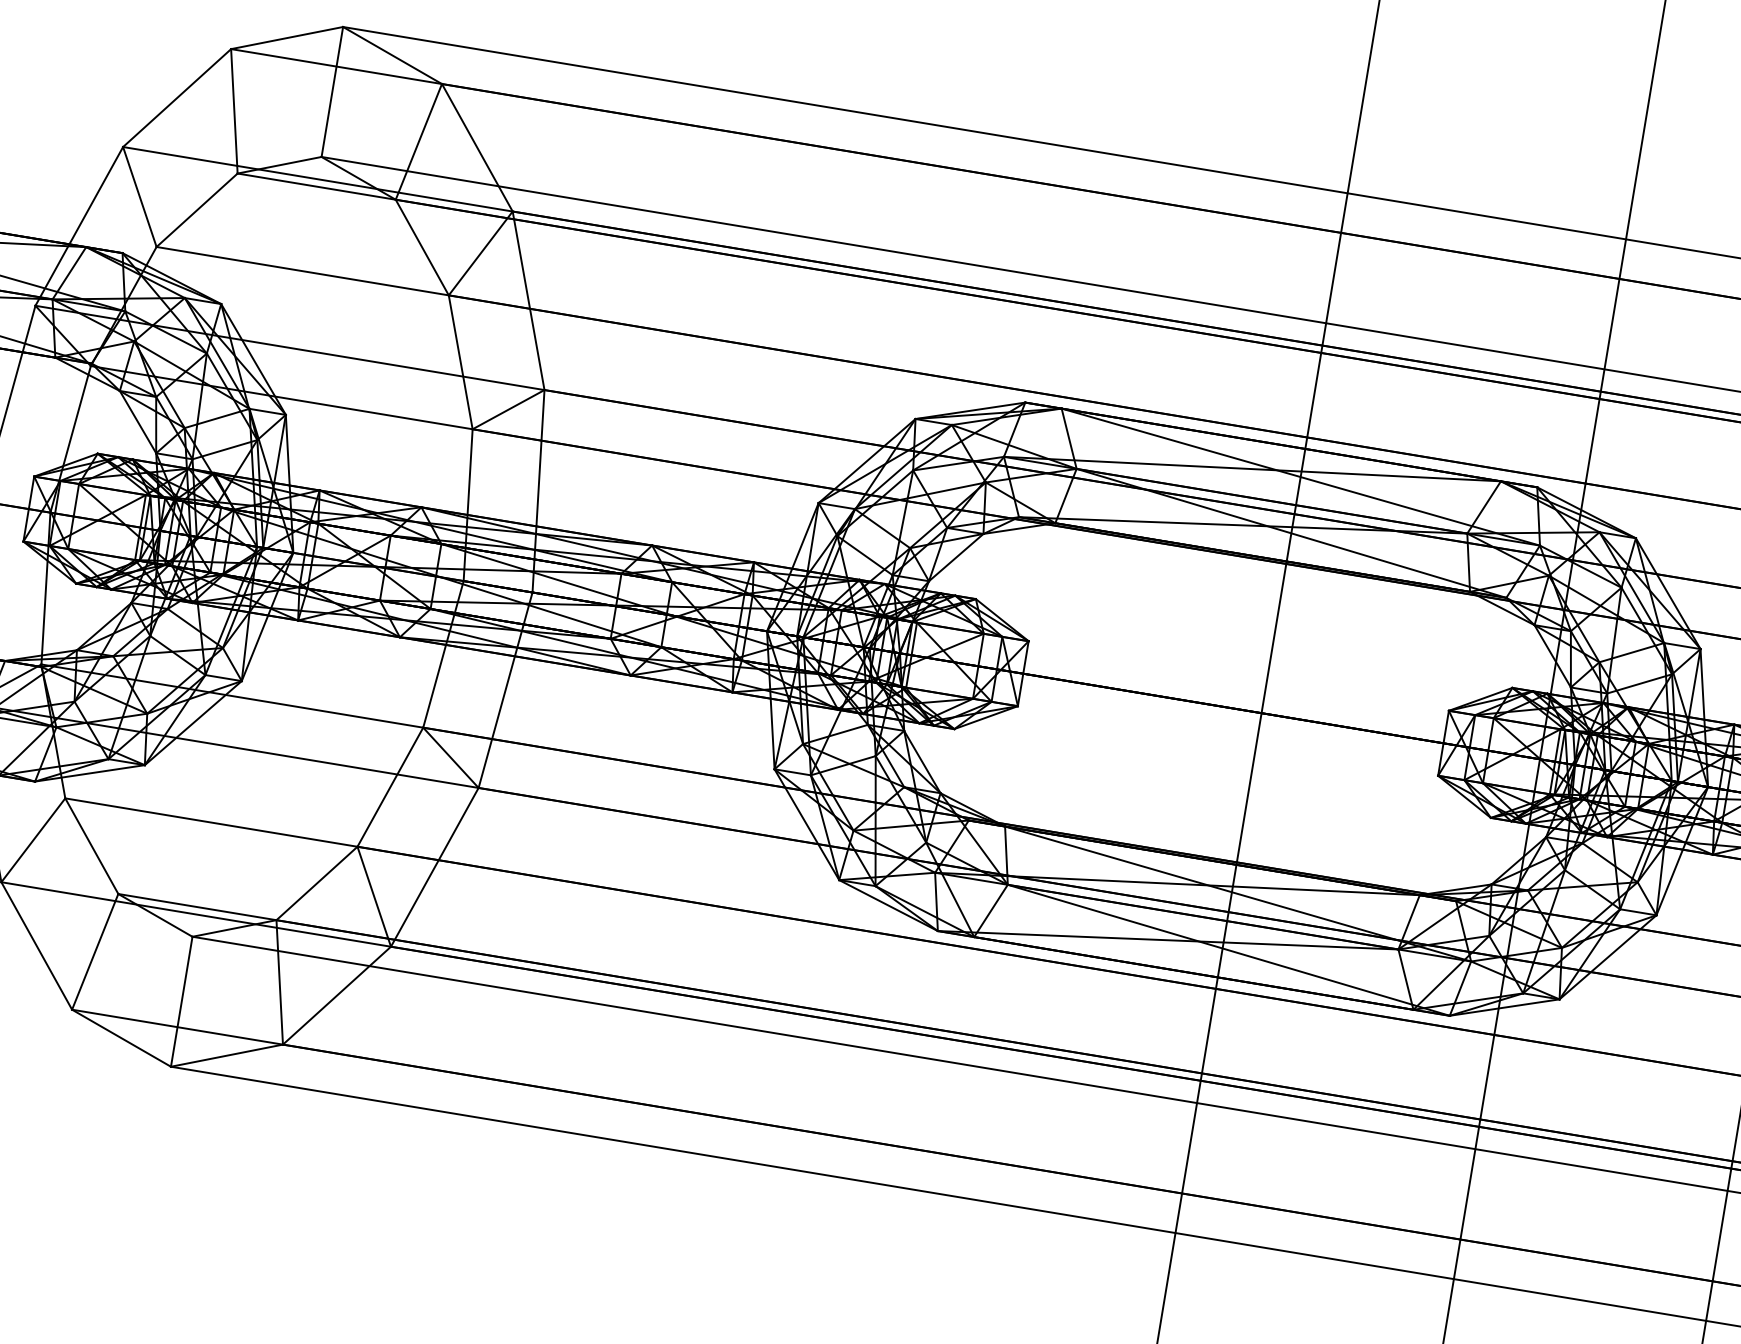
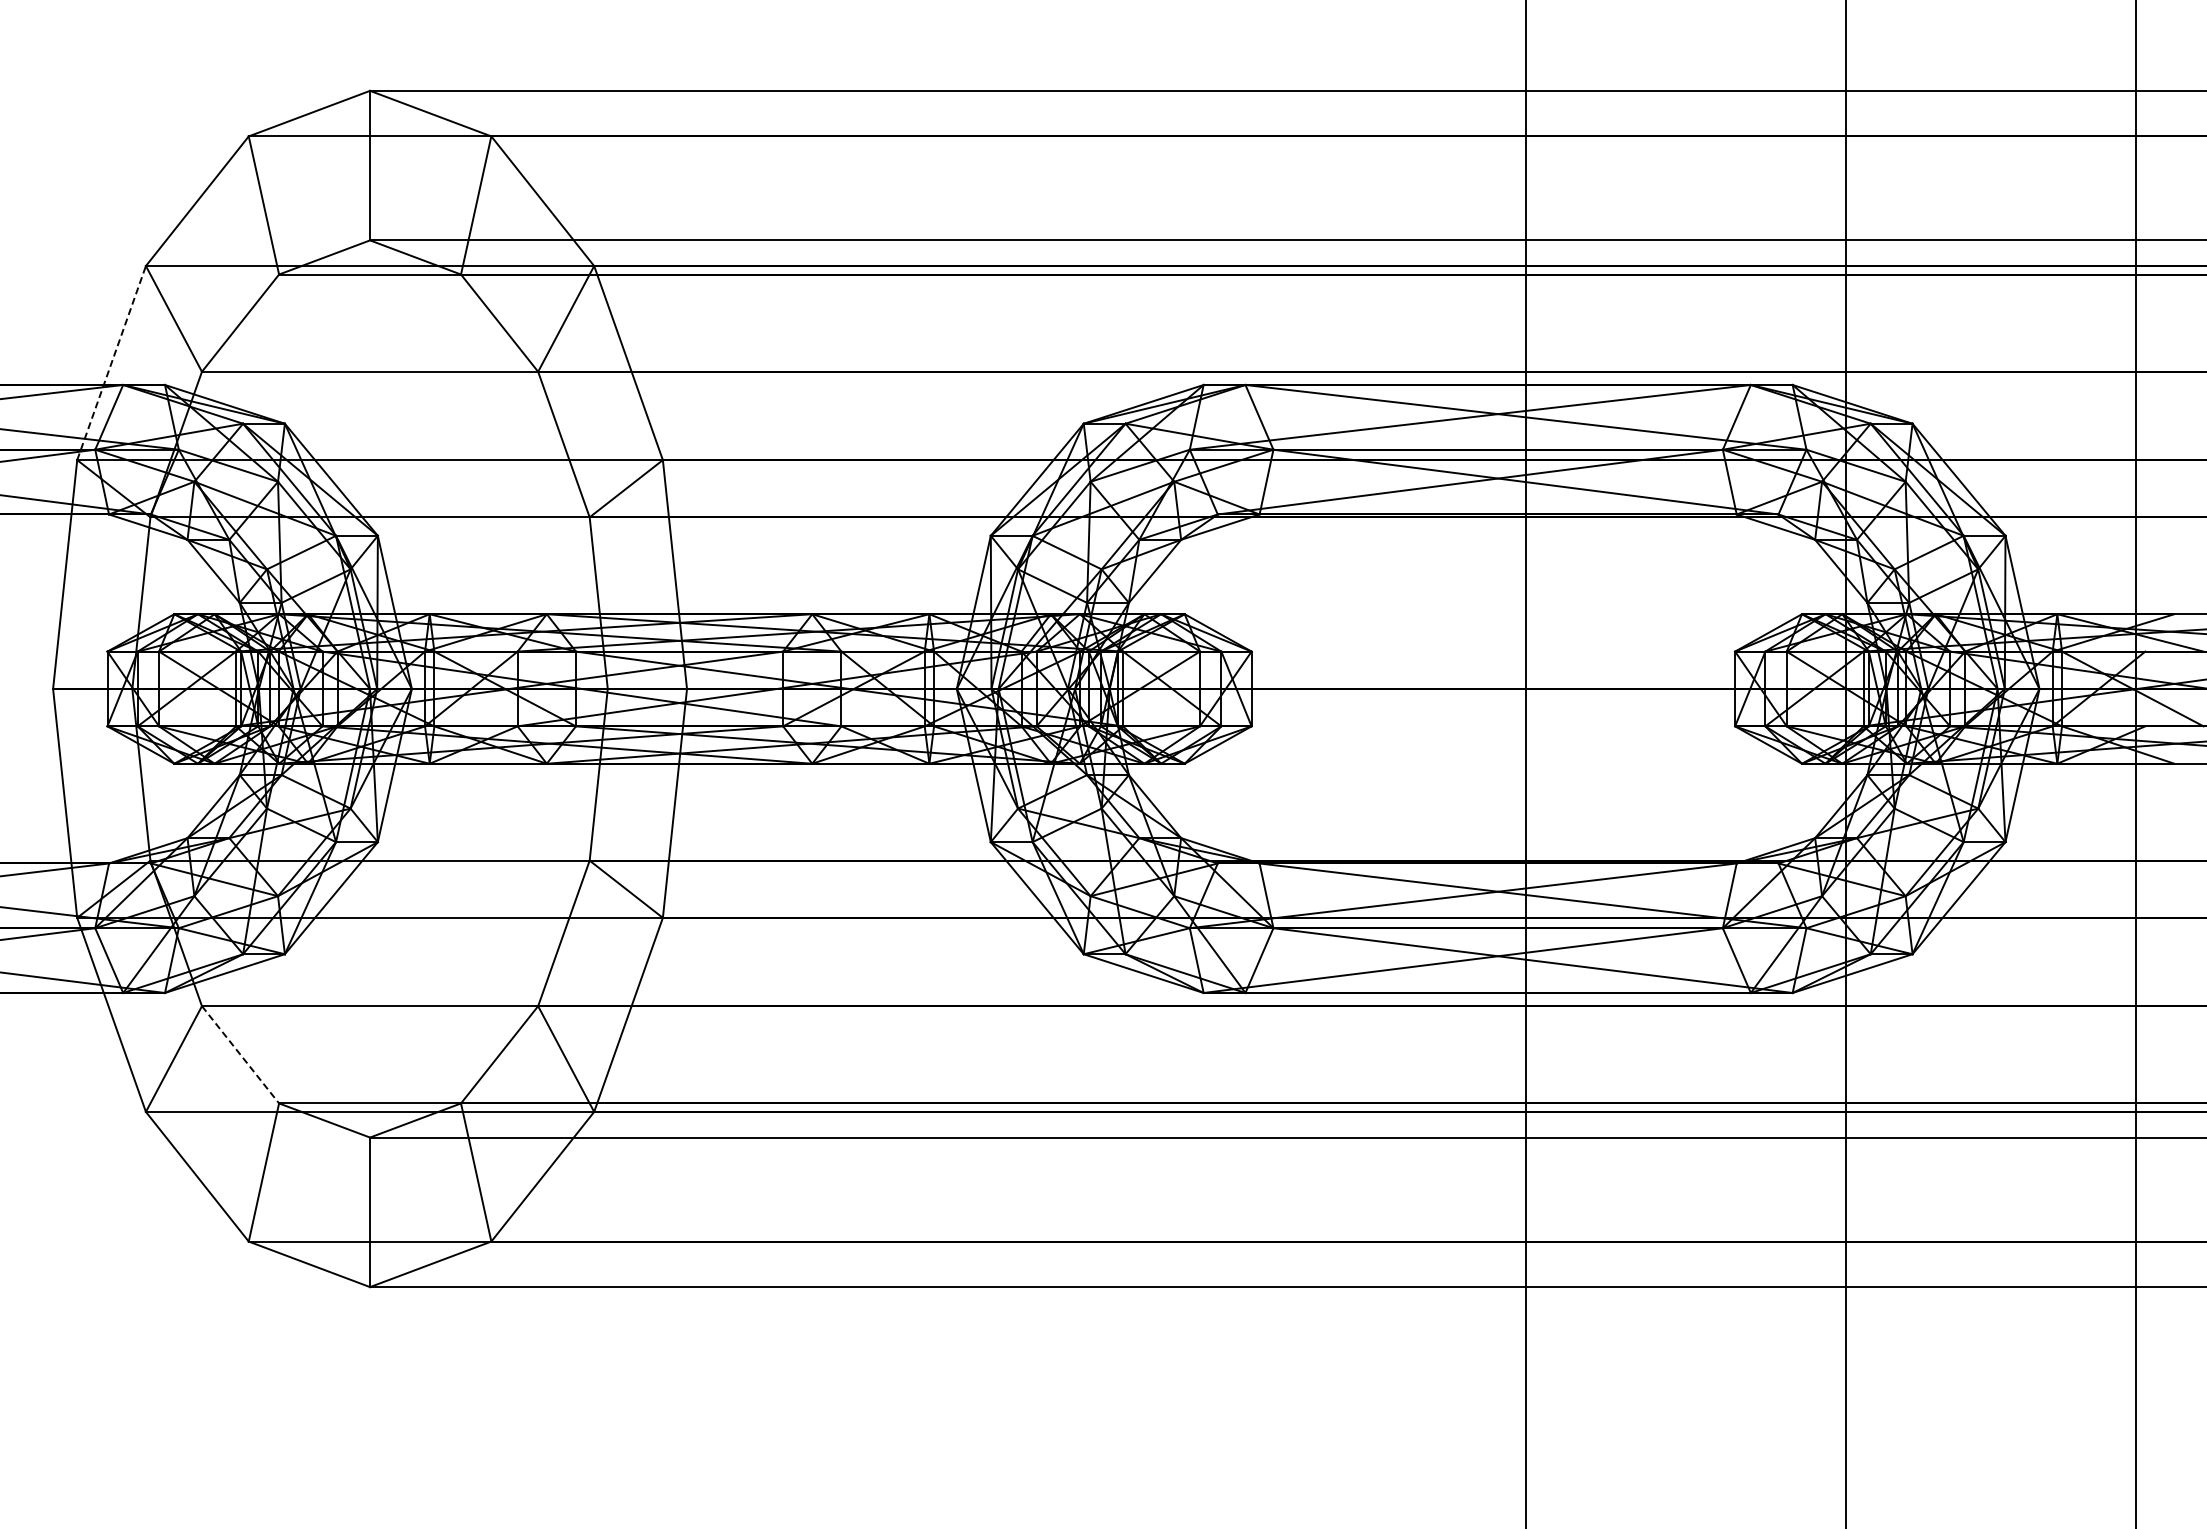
line: (79, 226) -> (111, 363), solid -> dashed
line: (91, 846) -> (240, 1055), solid -> dashed

